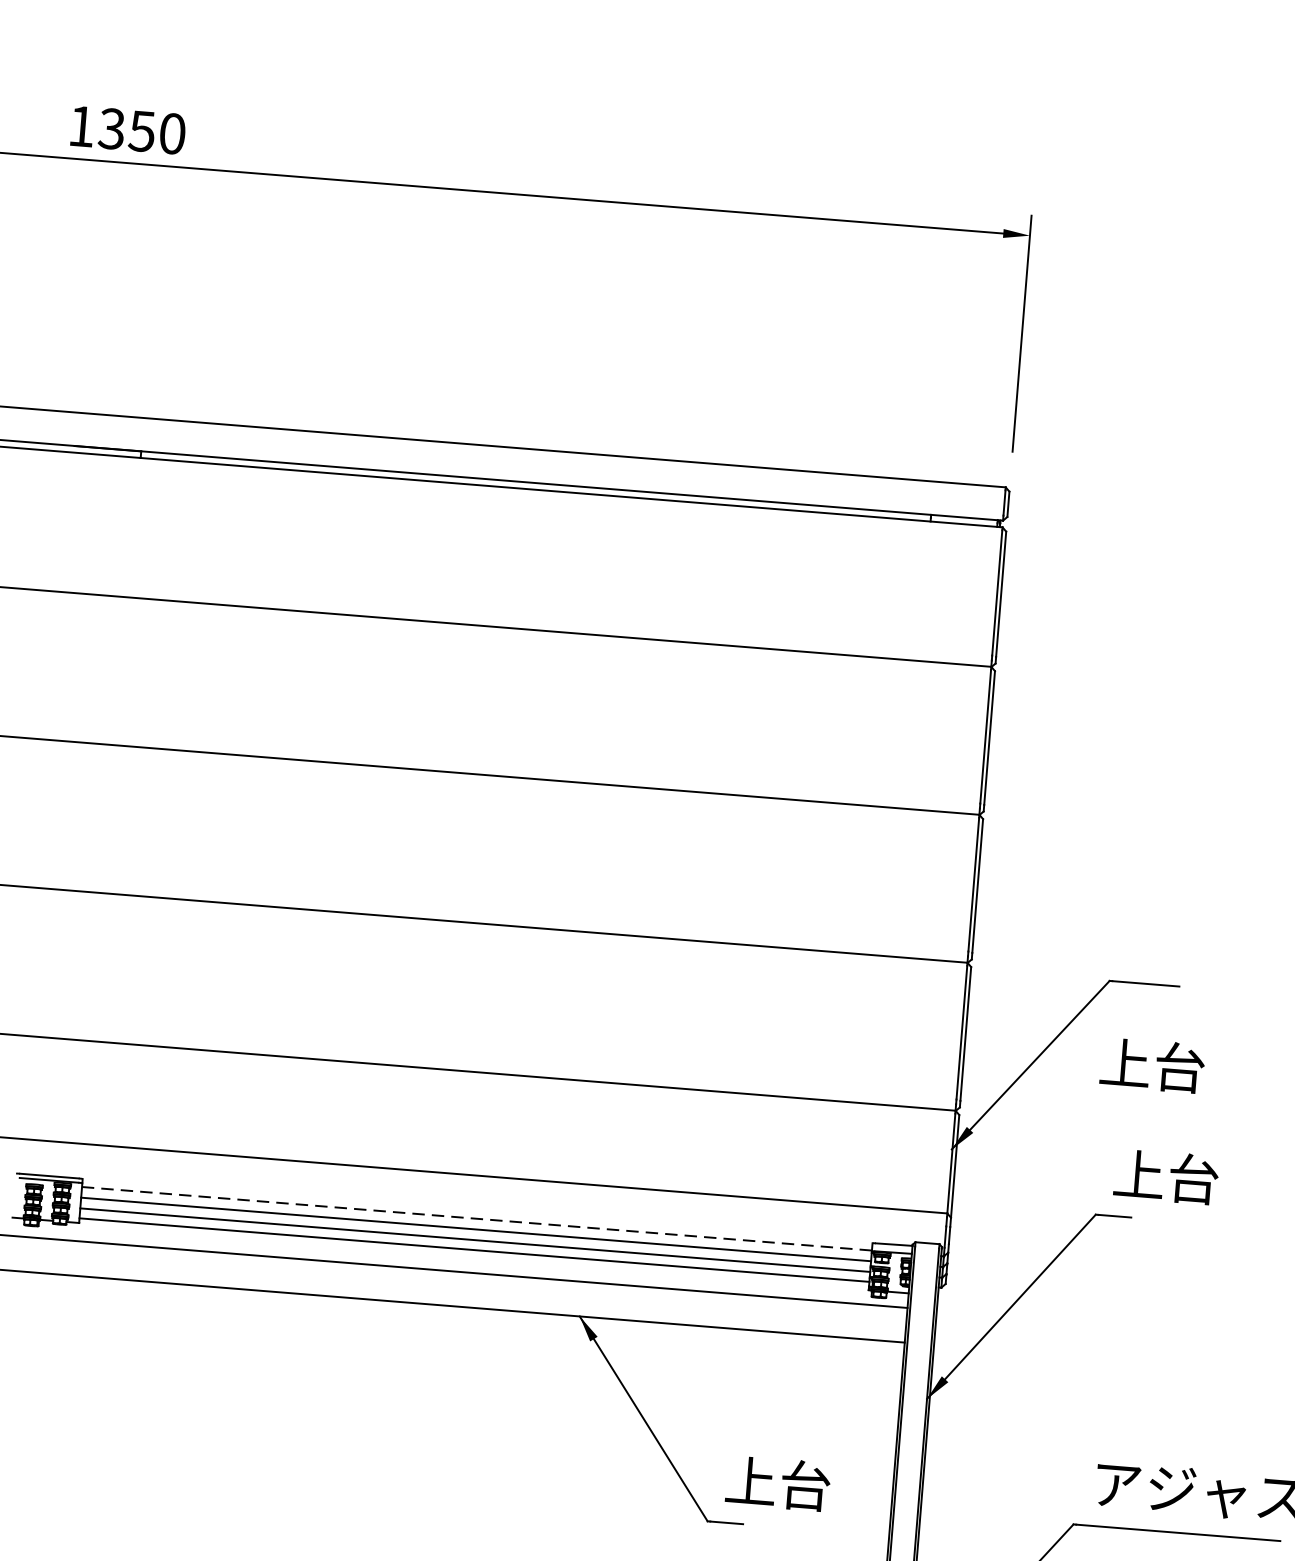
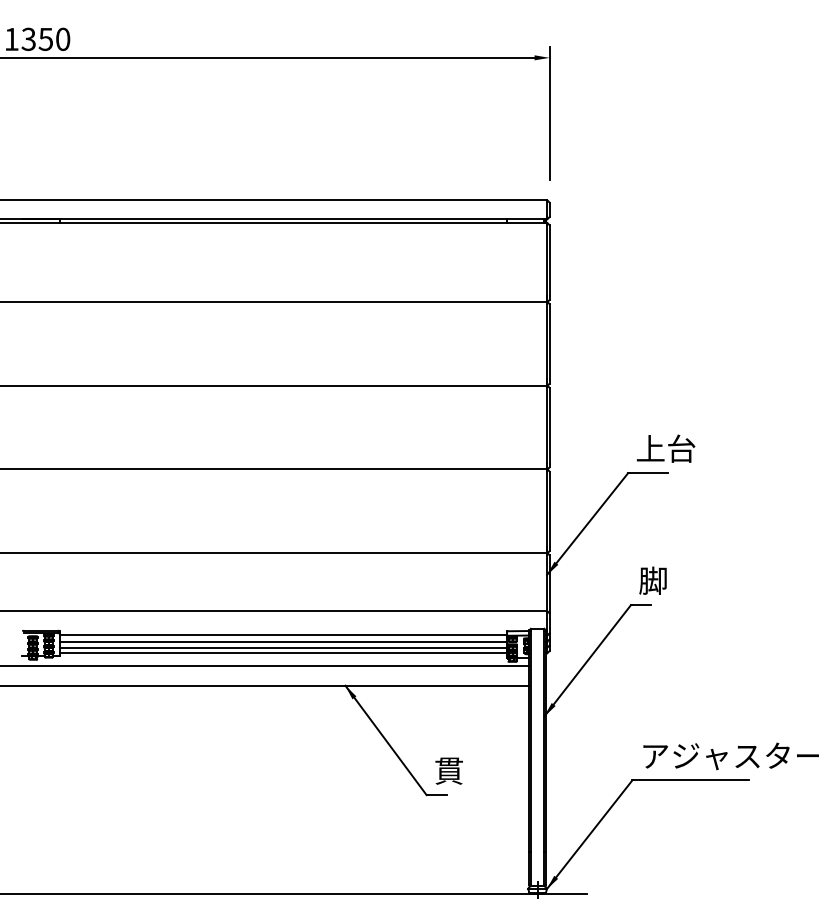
text: (1153, 1065) -> (666, 448), moved
text: (1165, 1176) -> (668, 580), 上台 -> 脚
line: (475, 1218) -> (282, 635), dashed -> solid
text: (778, 1483) -> (464, 770), 上台 -> 貫

